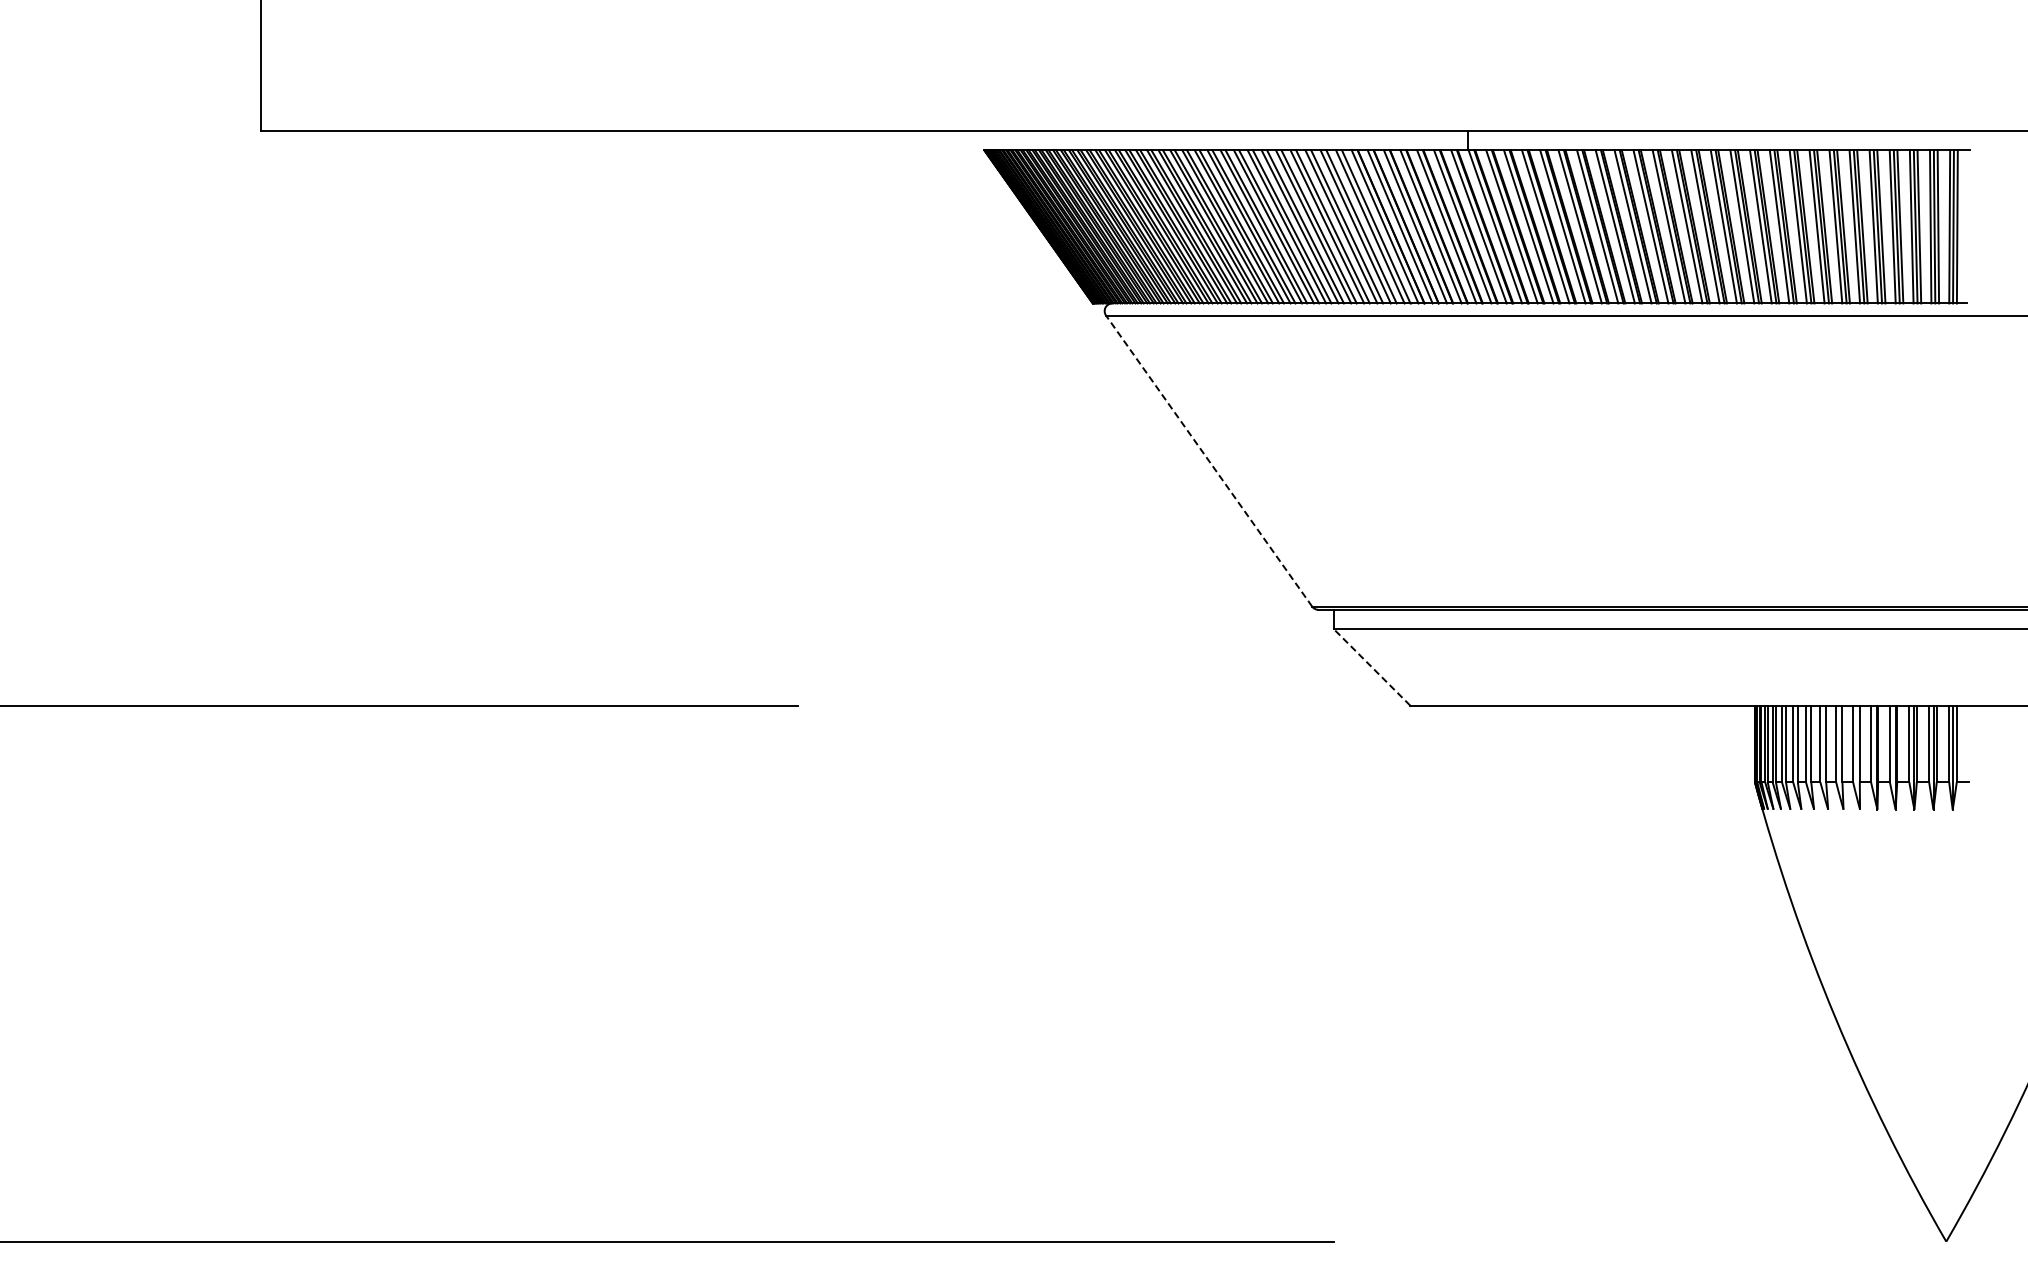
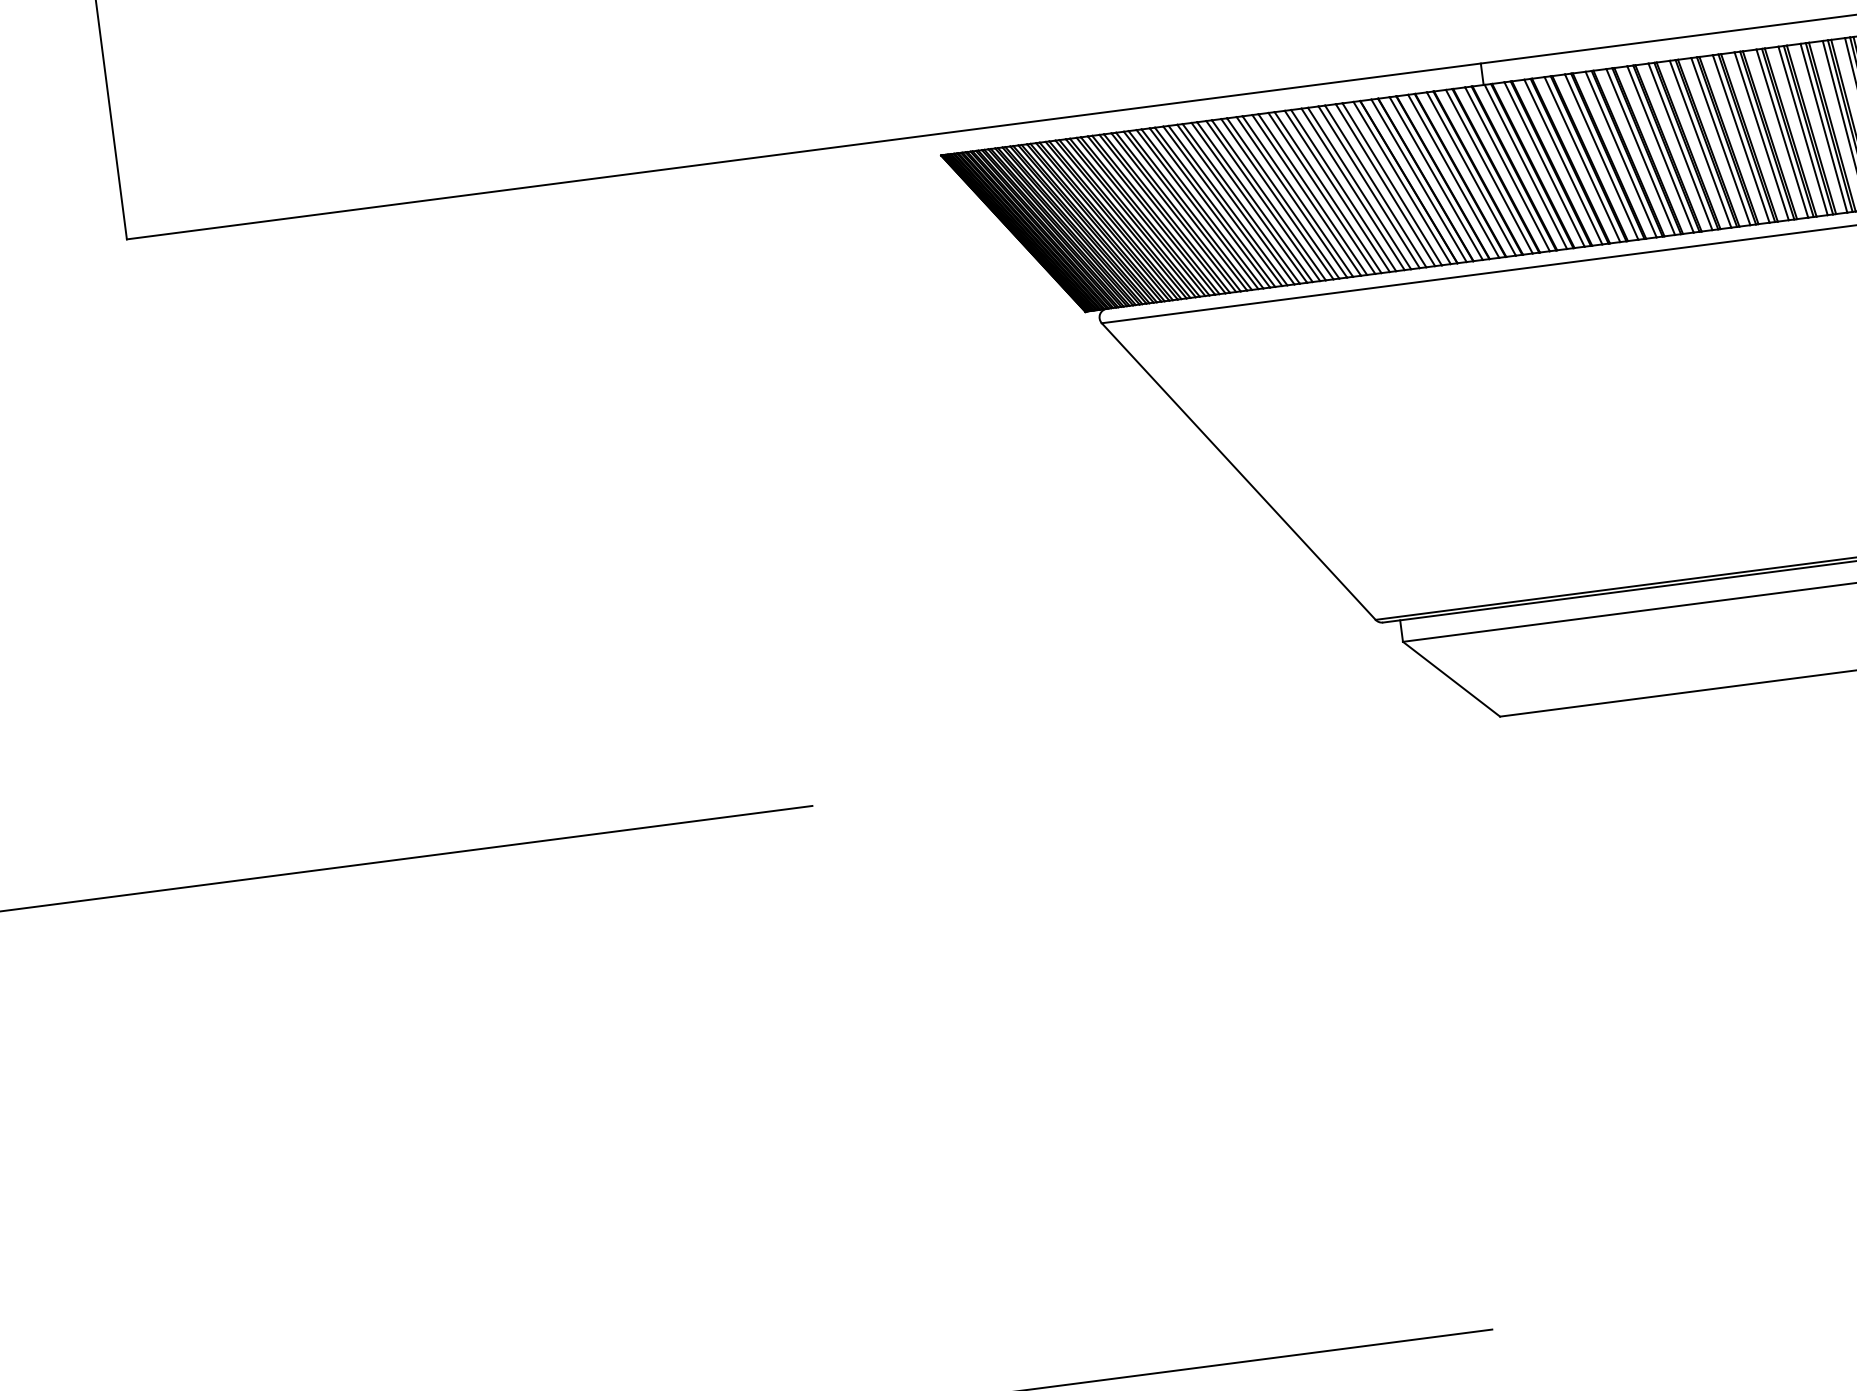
line: (1208, 460) -> (1237, 470), dashed -> solid
line: (1371, 666) -> (1450, 678), dashed -> solid

